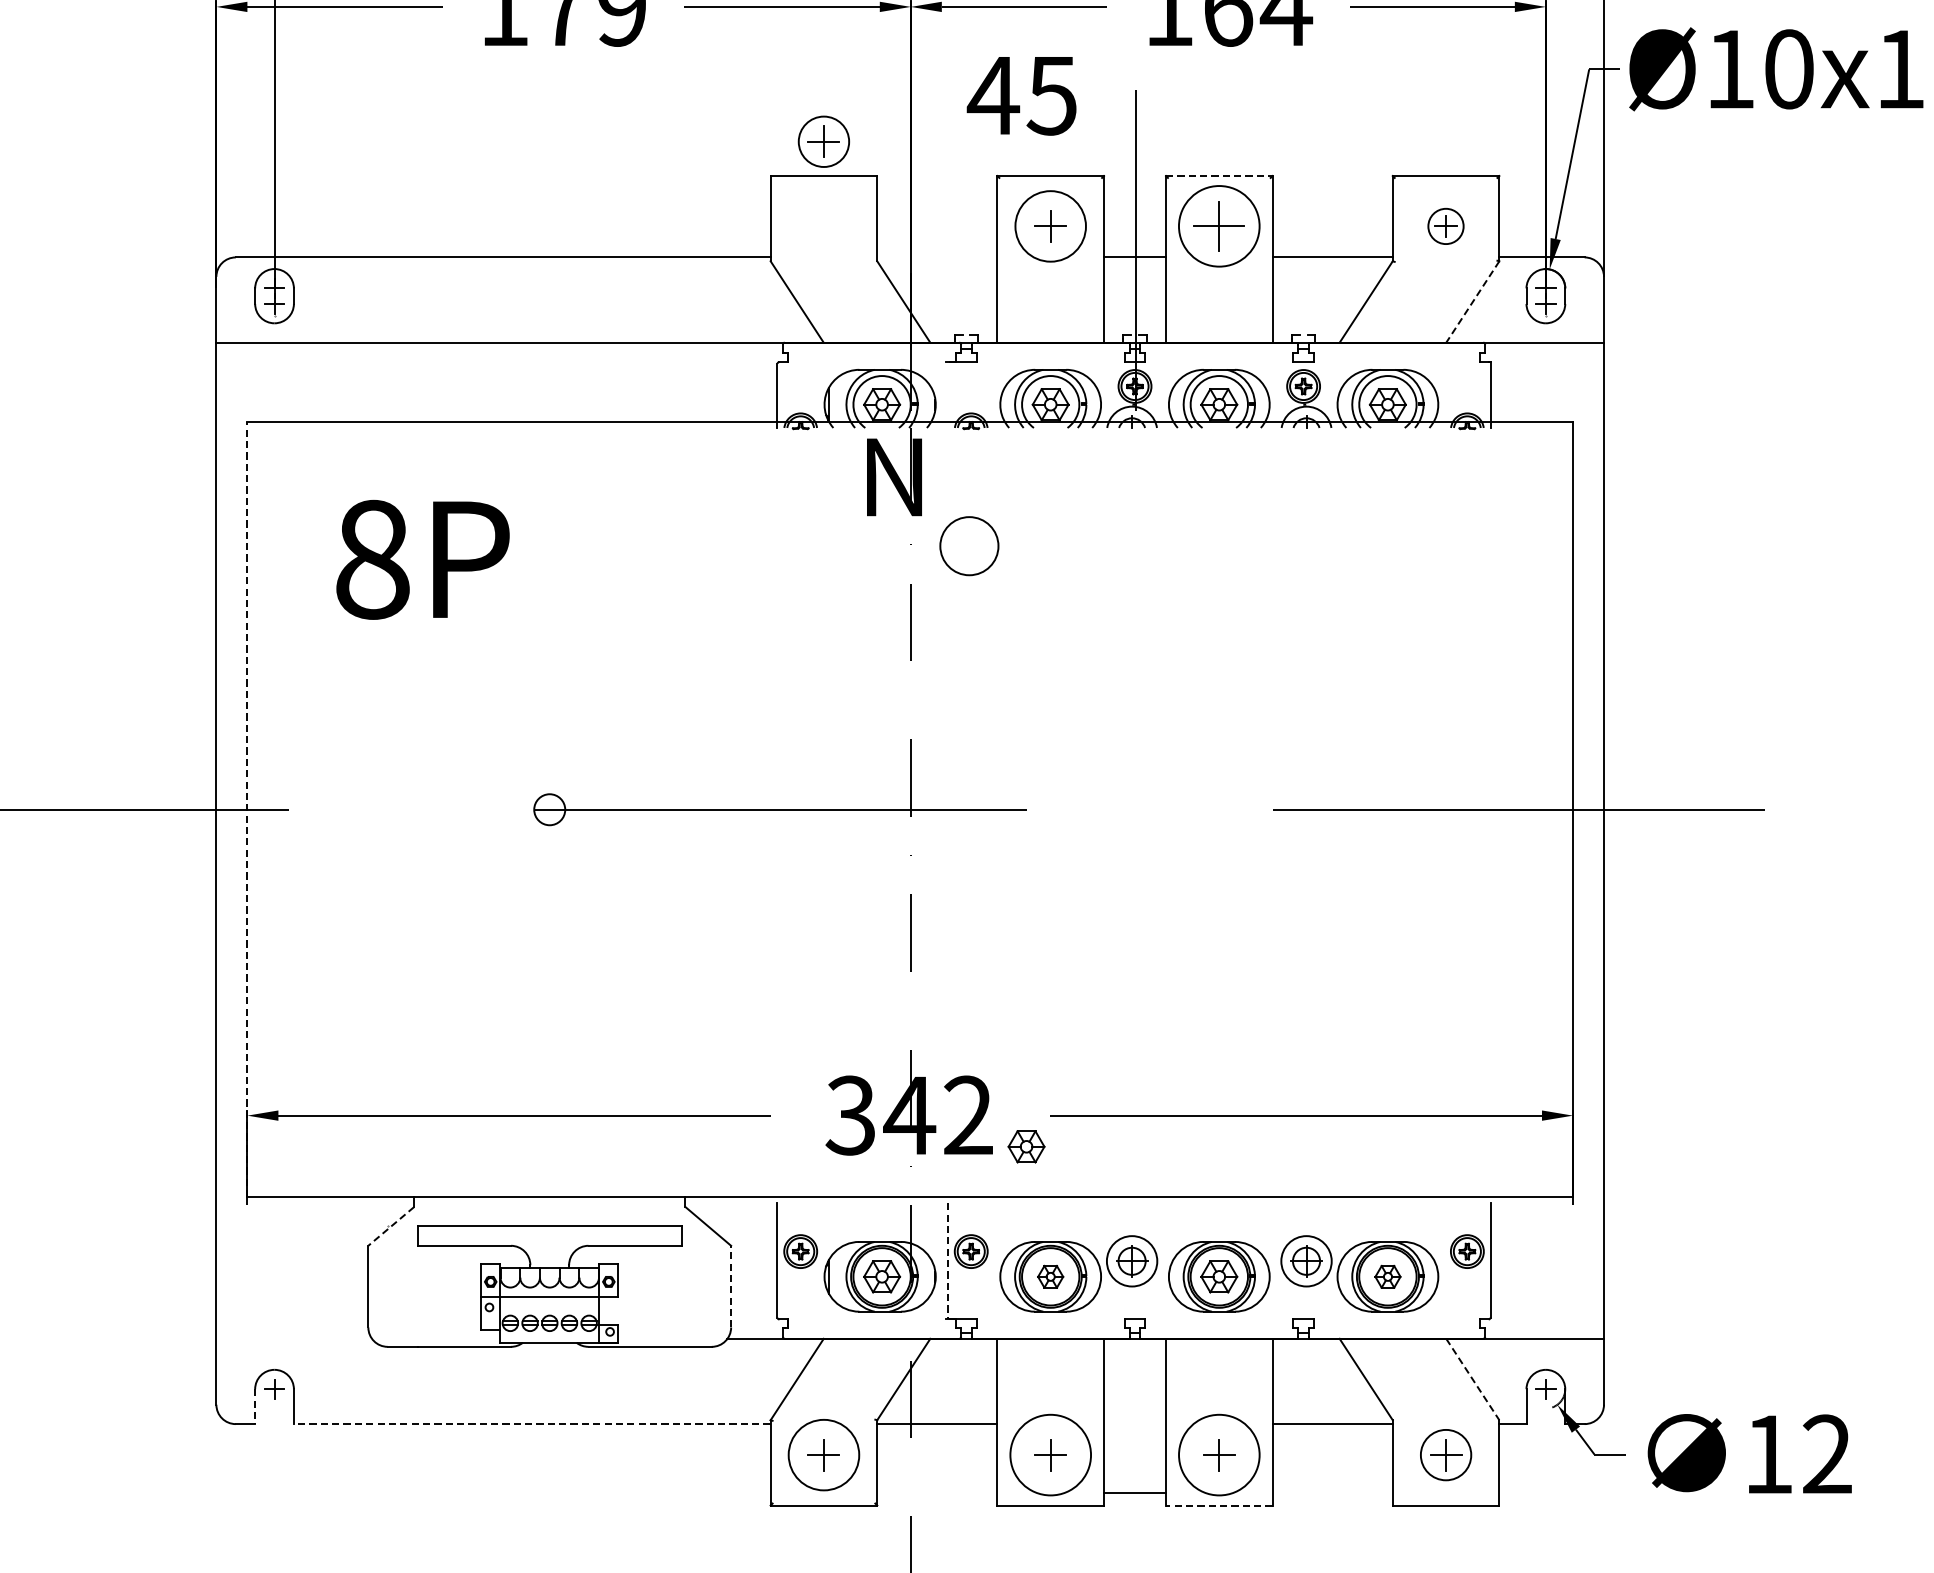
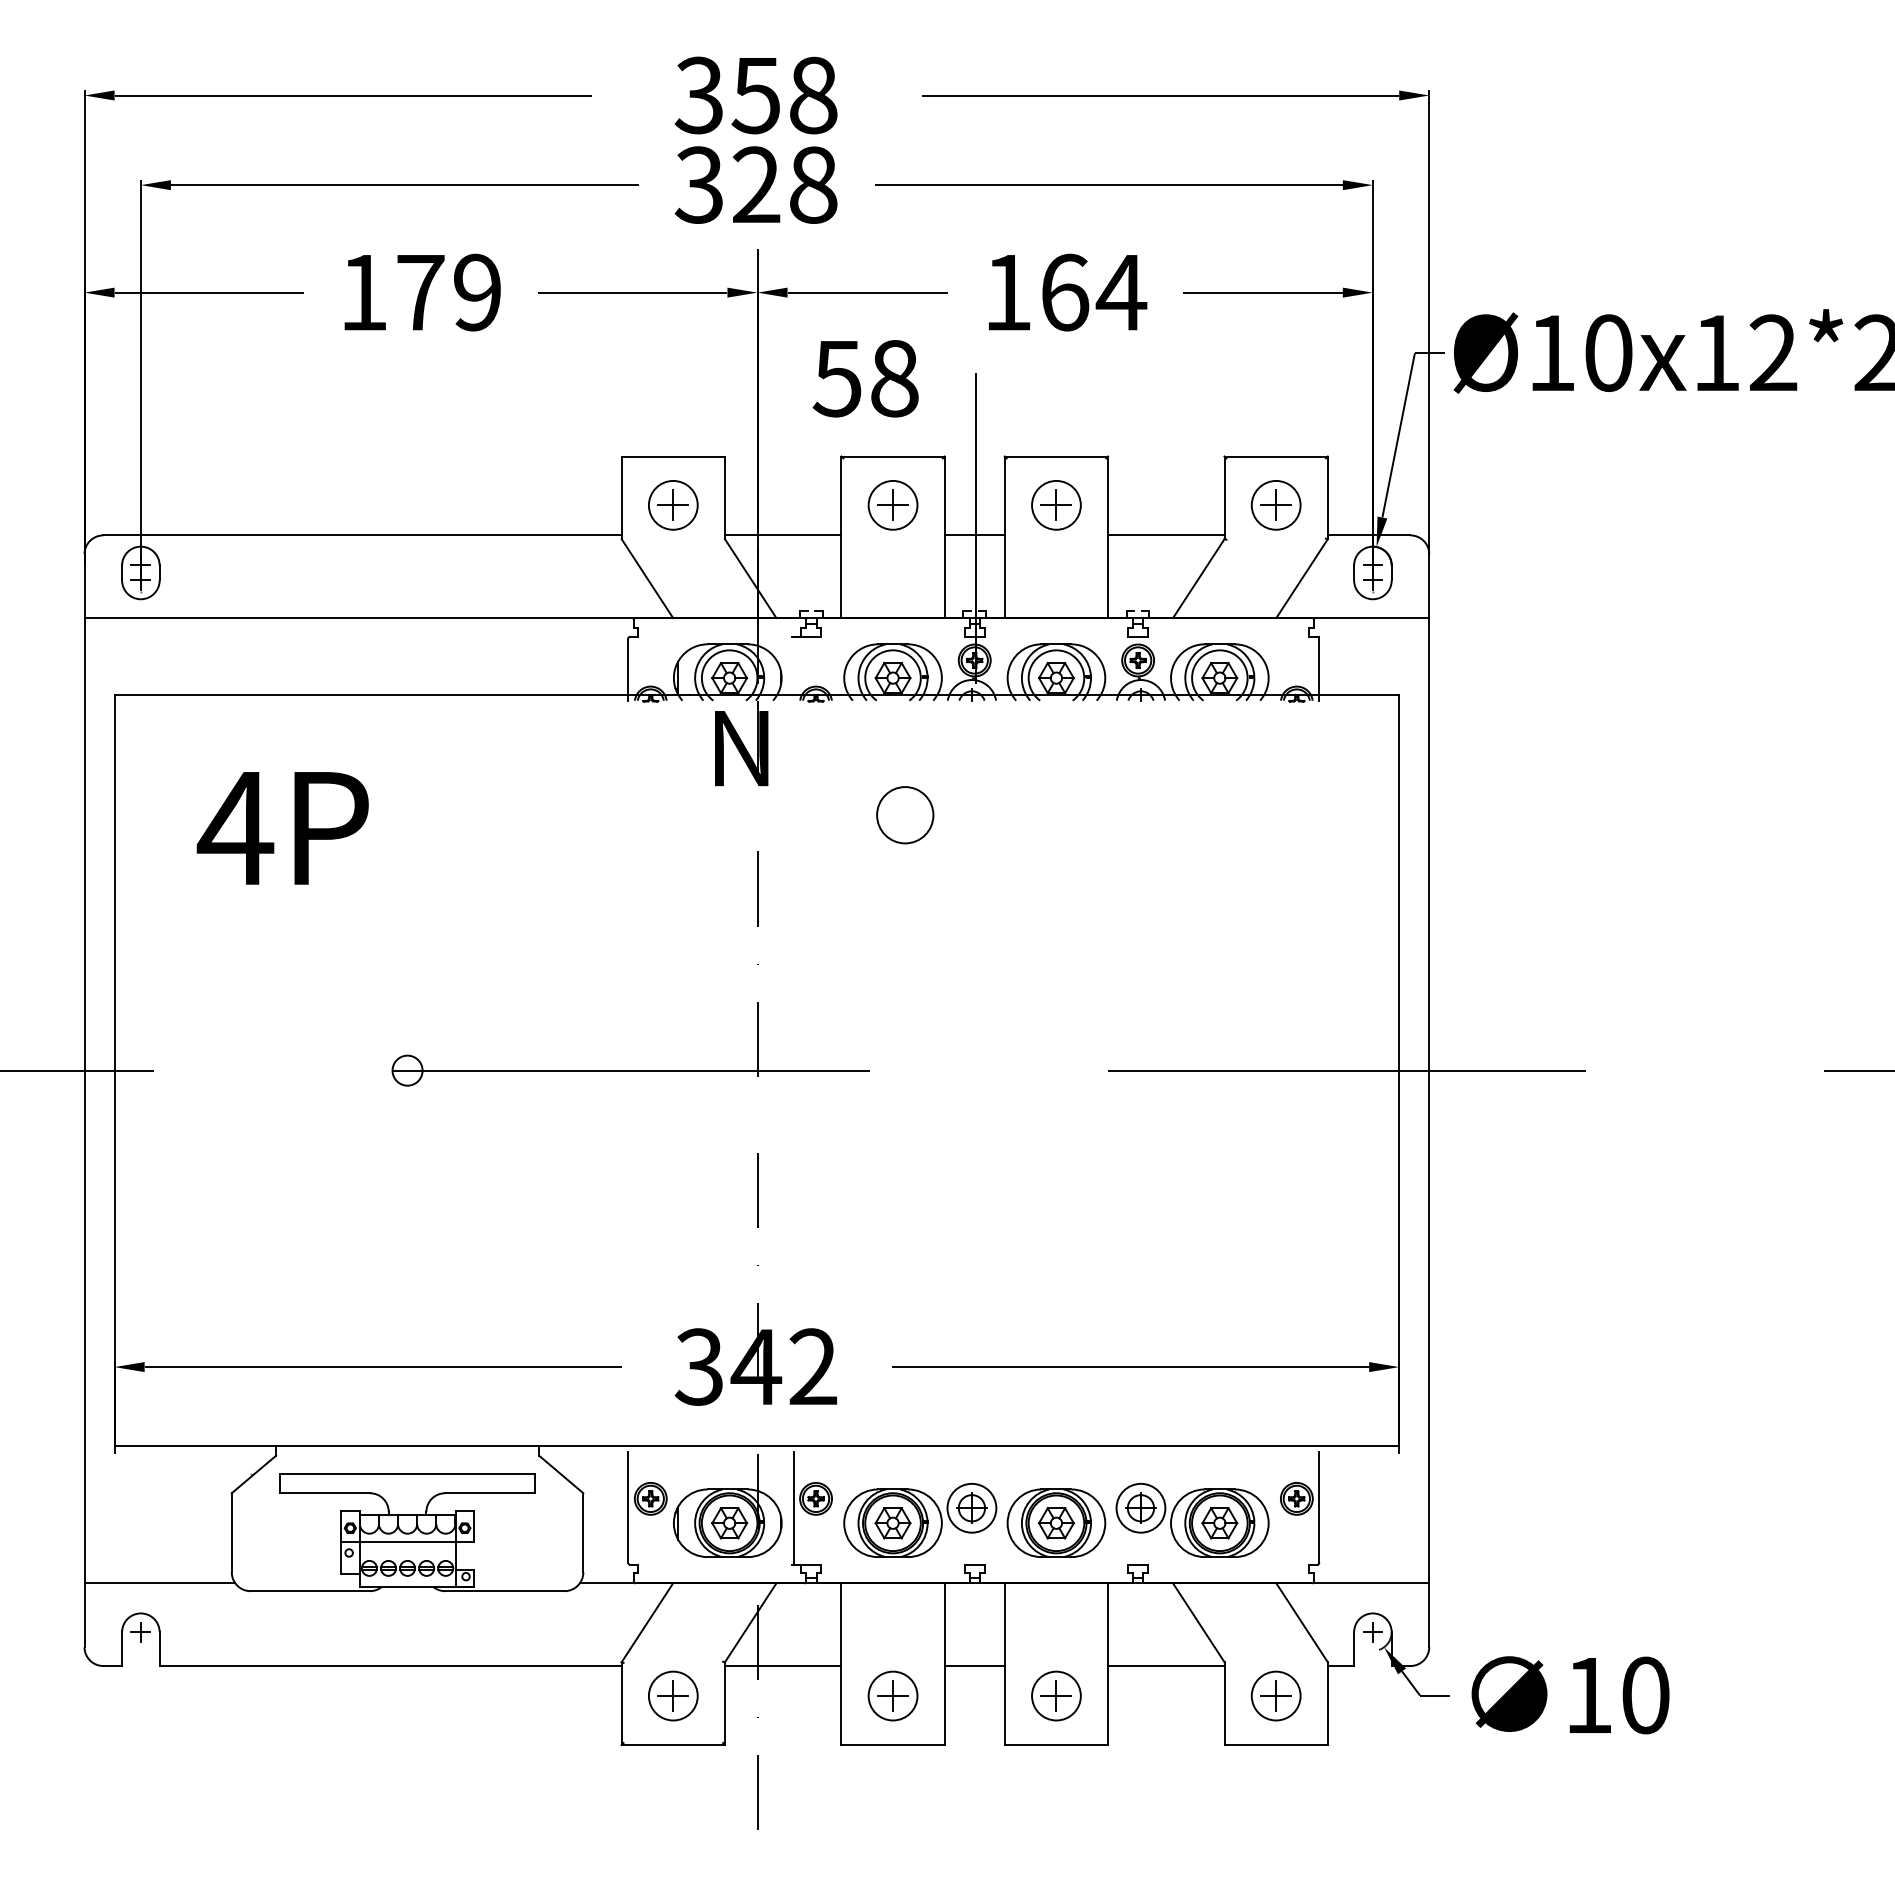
text: (1021, 95) -> (864, 378), 45 -> 58
part: (824, 141) -> (673, 505), moved
line: (1219, 175) -> (1056, 456), dashed -> solid
circle: (1050, 225) -> (892, 504), size x0.71
part: (1219, 226) -> (1056, 505), size x0.62
part: (1445, 226) -> (1275, 505), size x1.43
line: (936, 257) -> (782, 535), added
line: (1472, 302) -> (1301, 579), dashed -> solid
circle: (969, 546) -> (905, 815), moved
text: (372, 559) -> (235, 828), 8P -> 4P
line: (247, 809) -> (114, 1070), dashed -> solid
part: (1026, 1147) -> (869, 1397), removed
line: (390, 1226) -> (253, 1474), dashed -> solid
line: (947, 1261) -> (793, 1508), dashed -> solid
part: (1050, 1277) -> (892, 1523), size x1.43
part: (1387, 1277) -> (1219, 1523), size x1.43
line: (731, 1286) -> (583, 1532), dashed -> solid
line: (293, 1338) -> (159, 1583), added
line: (1473, 1380) -> (1302, 1623), dashed -> solid
line: (255, 1407) -> (122, 1649), dashed -> solid
line: (532, 1424) -> (390, 1666), dashed -> solid
circle: (823, 1454) -> (672, 1695), size x0.71
circle: (1050, 1454) -> (892, 1695), size x0.62
circle: (1219, 1454) -> (1056, 1695), size x0.62
text: (1827, 1454) -> (1645, 1695), 12 -> 10
line: (1134, 1493) -> (974, 1666), moved
line: (1219, 1505) -> (1056, 1744), dashed -> solid

